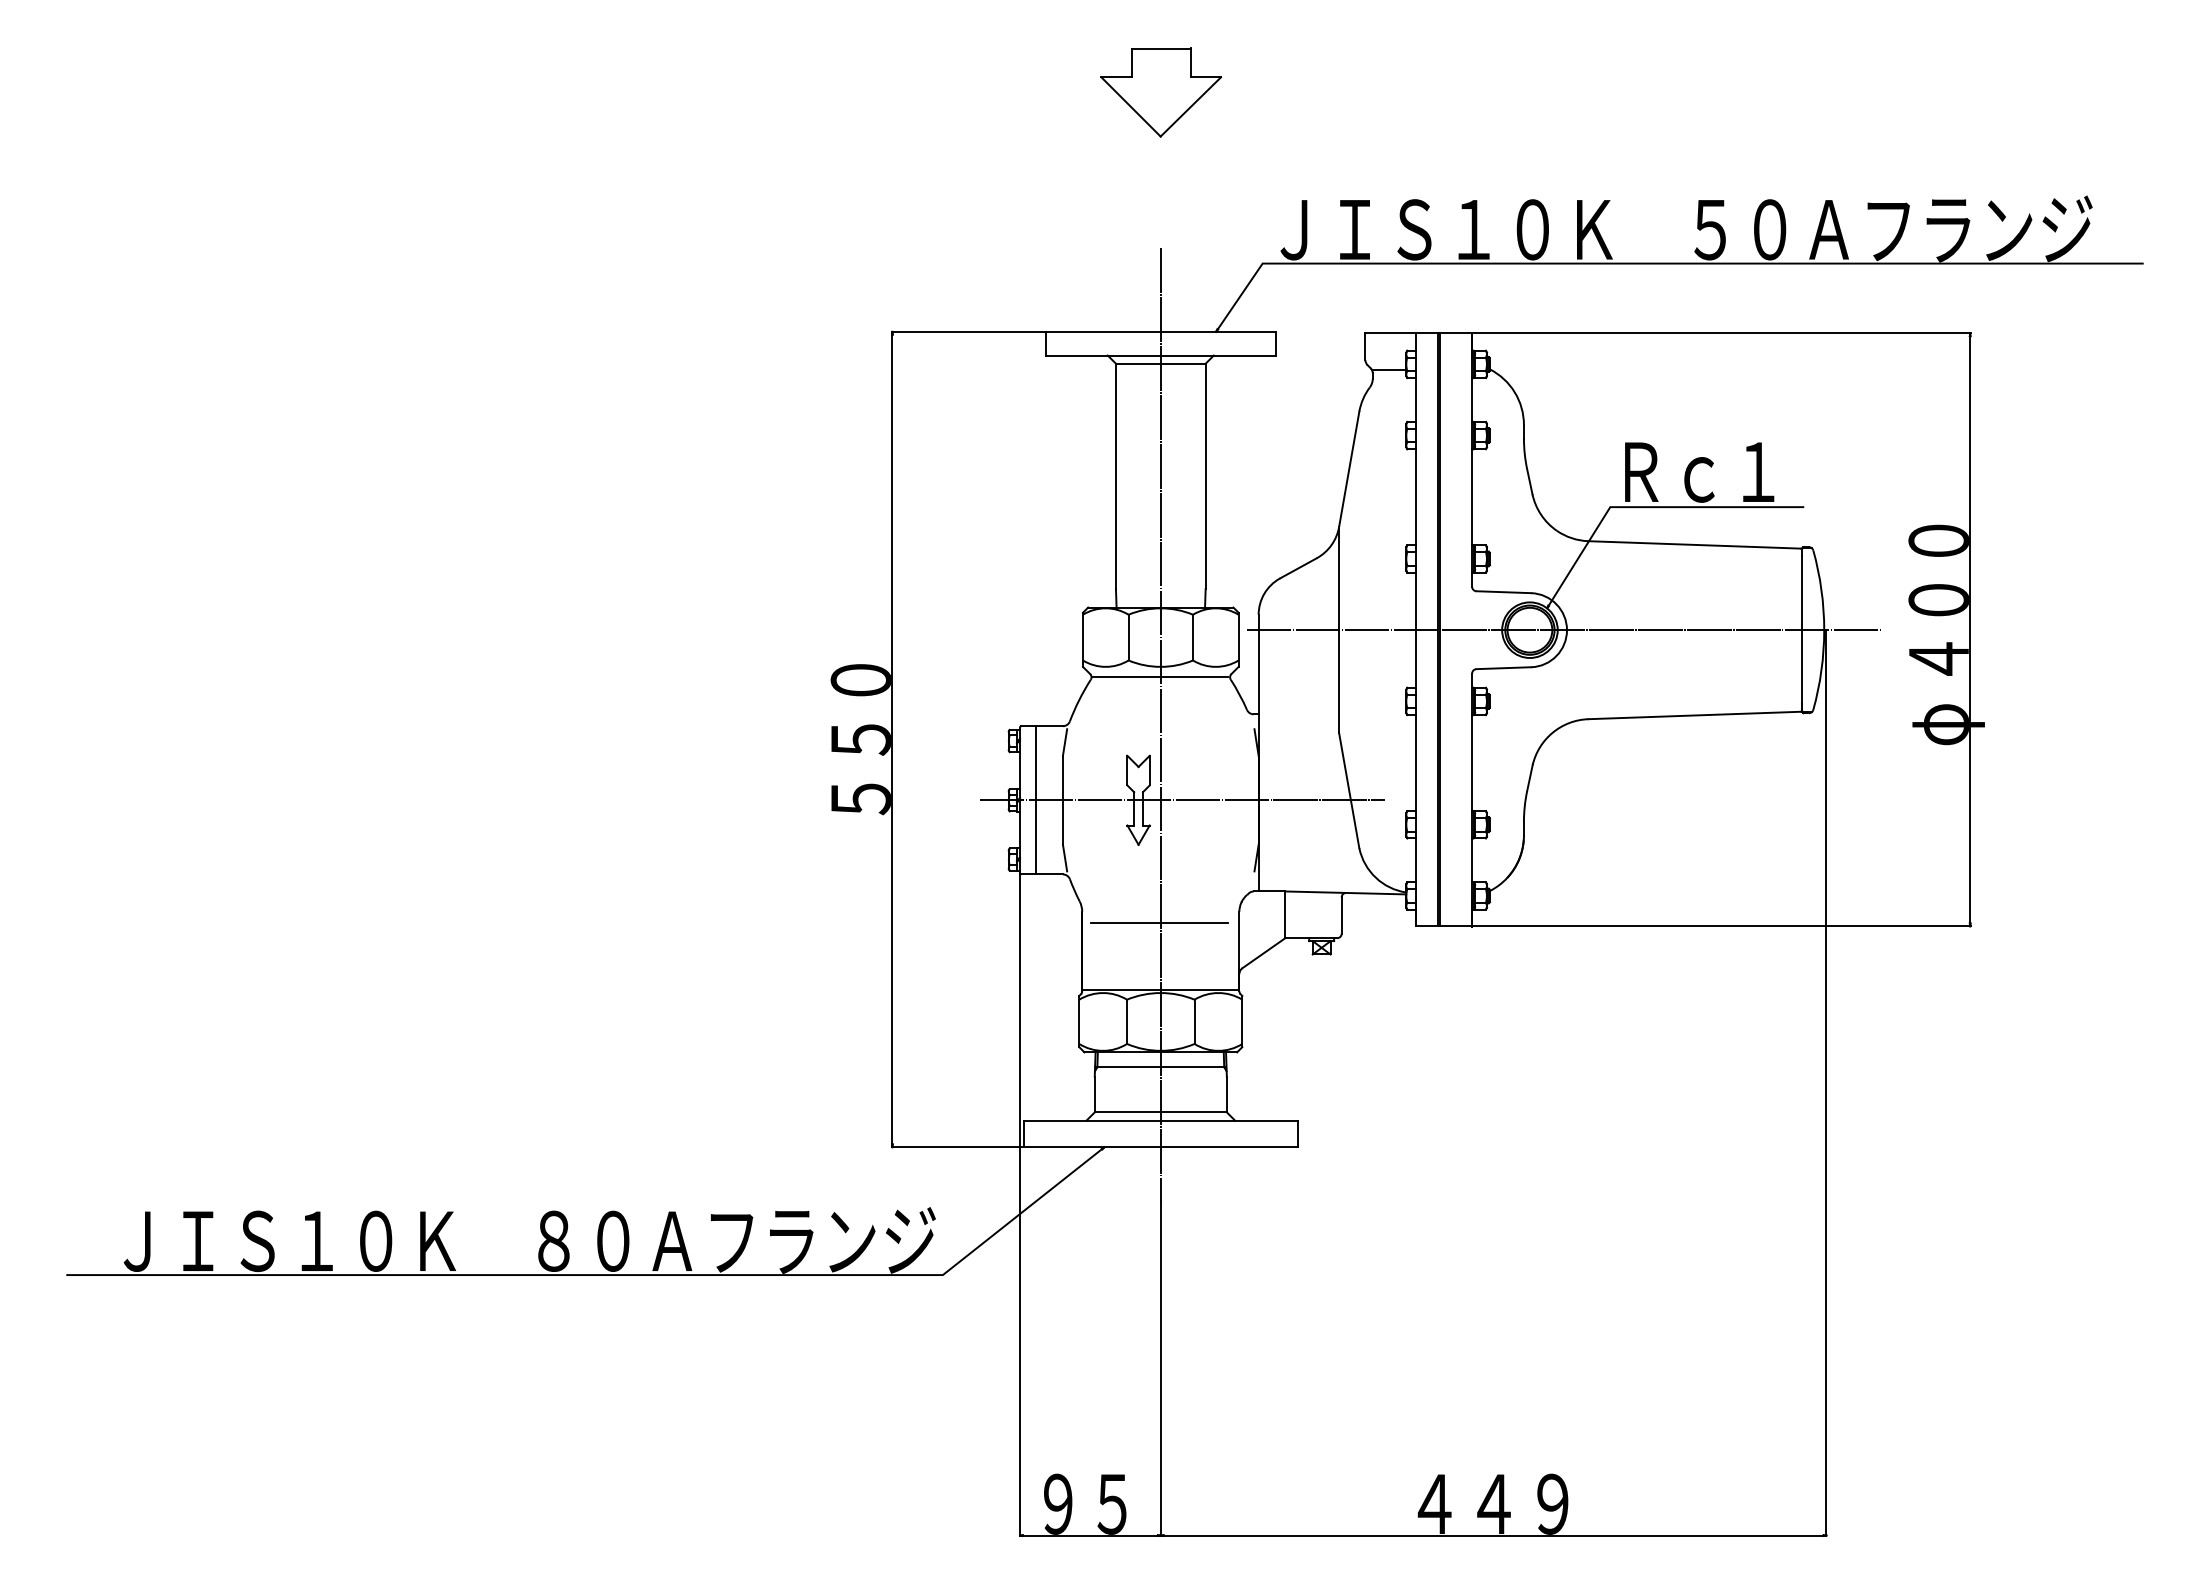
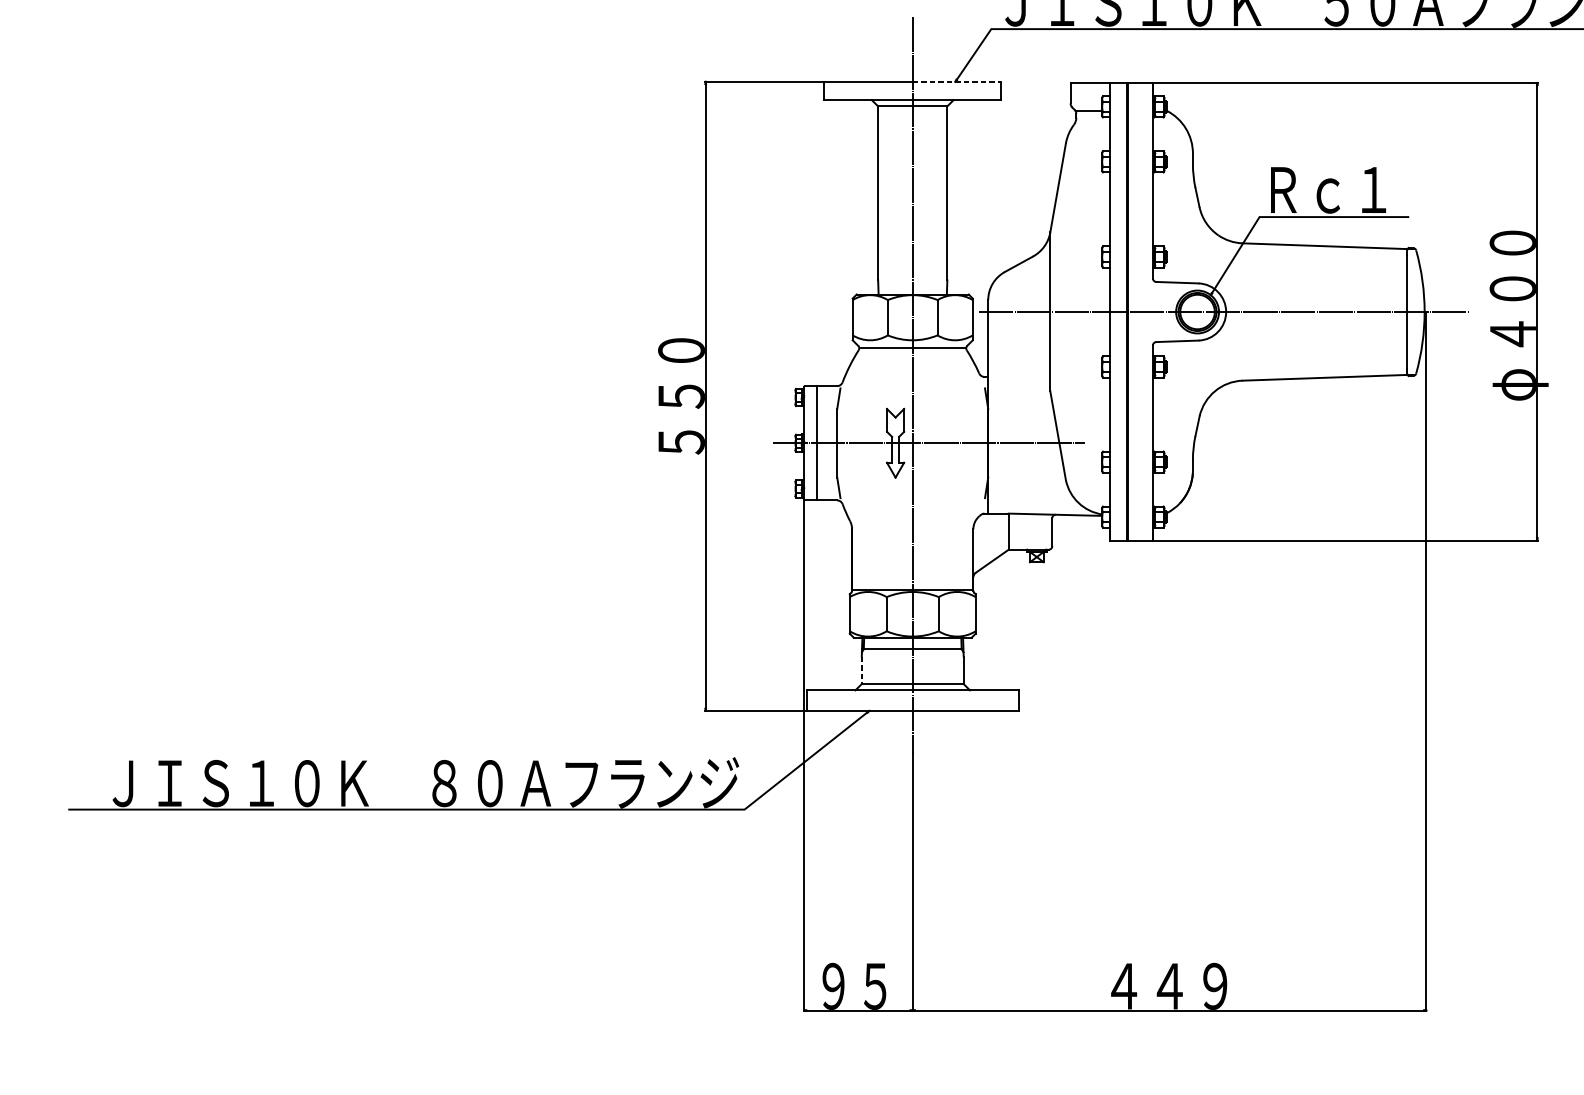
line: (1218, 331) -> (957, 81), solid -> dashed
line: (1159, 923) -> (911, 538), removed
line: (1094, 1094) -> (861, 670), solid -> dashed

